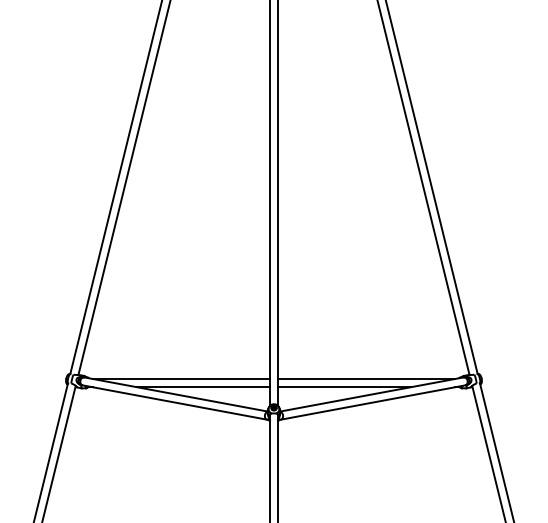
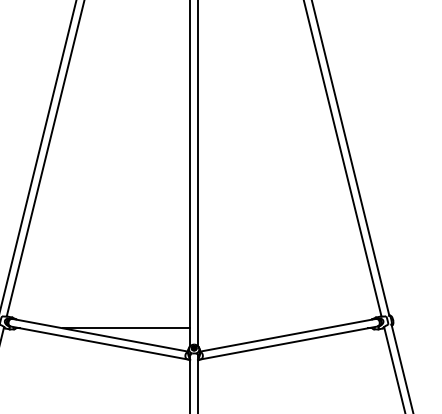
line: (181, 379) -> (105, 320), removed
line: (366, 379) -> (282, 320), removed
line: (344, 387) -> (261, 328), removed

